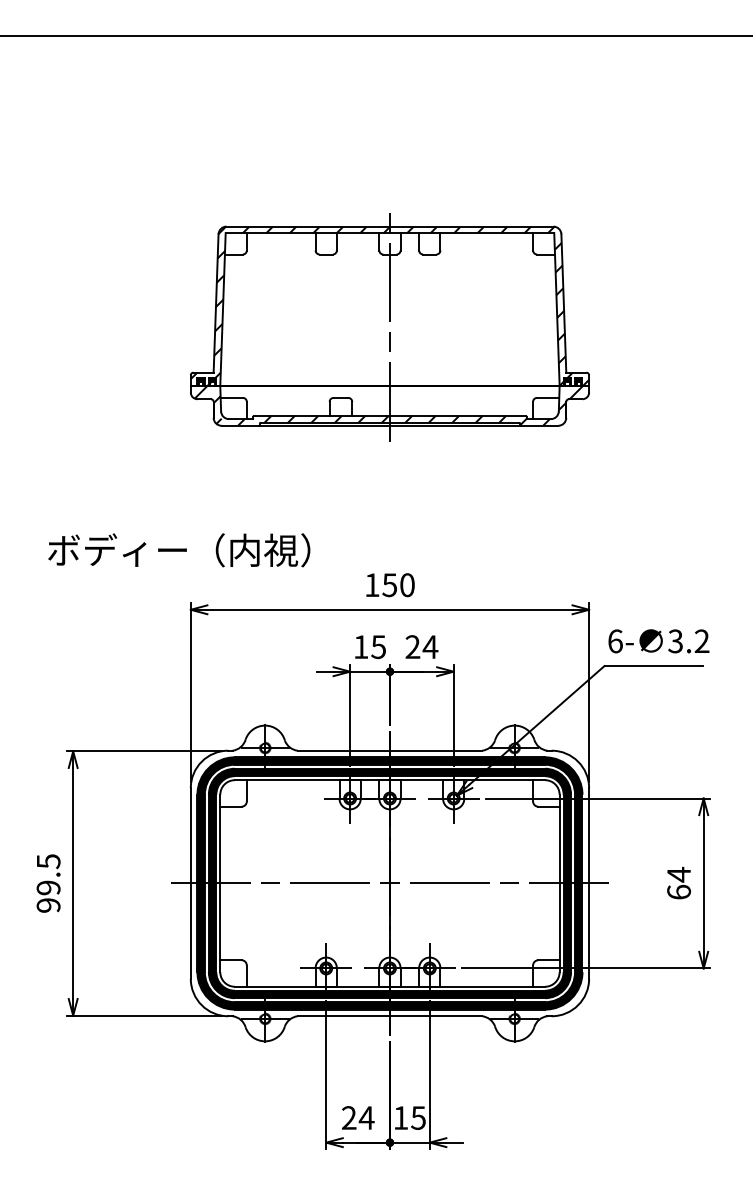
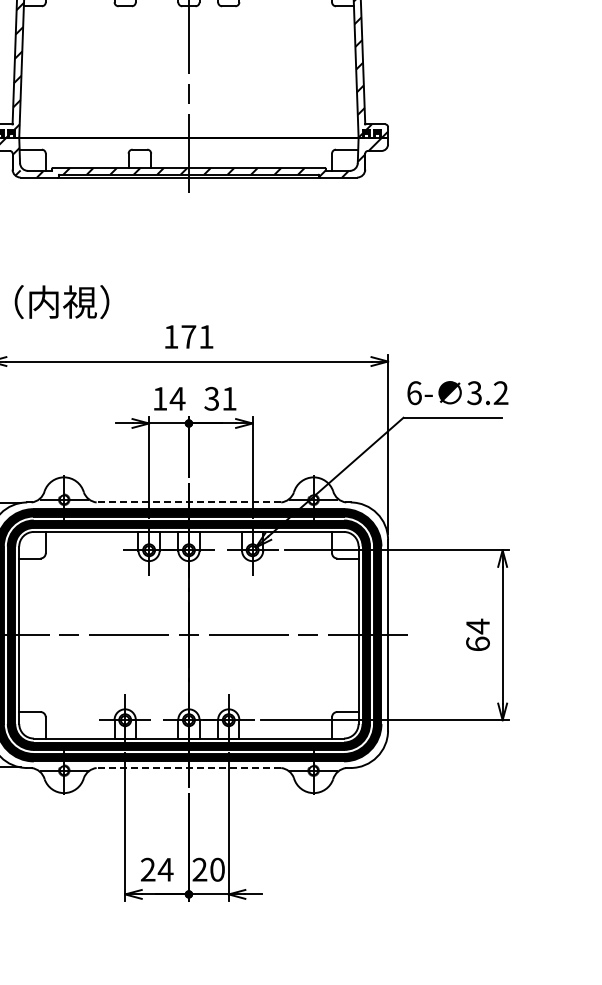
text: (398, 585) -> (197, 337), 150 -> 171
text: (378, 647) -> (177, 399), 15 -> 14
text: (421, 647) -> (220, 399), 24 -> 31
line: (389, 750) -> (188, 502), solid -> dashed
line: (389, 1016) -> (188, 768), solid -> dashed
text: (409, 1117) -> (208, 869), 15 -> 20

